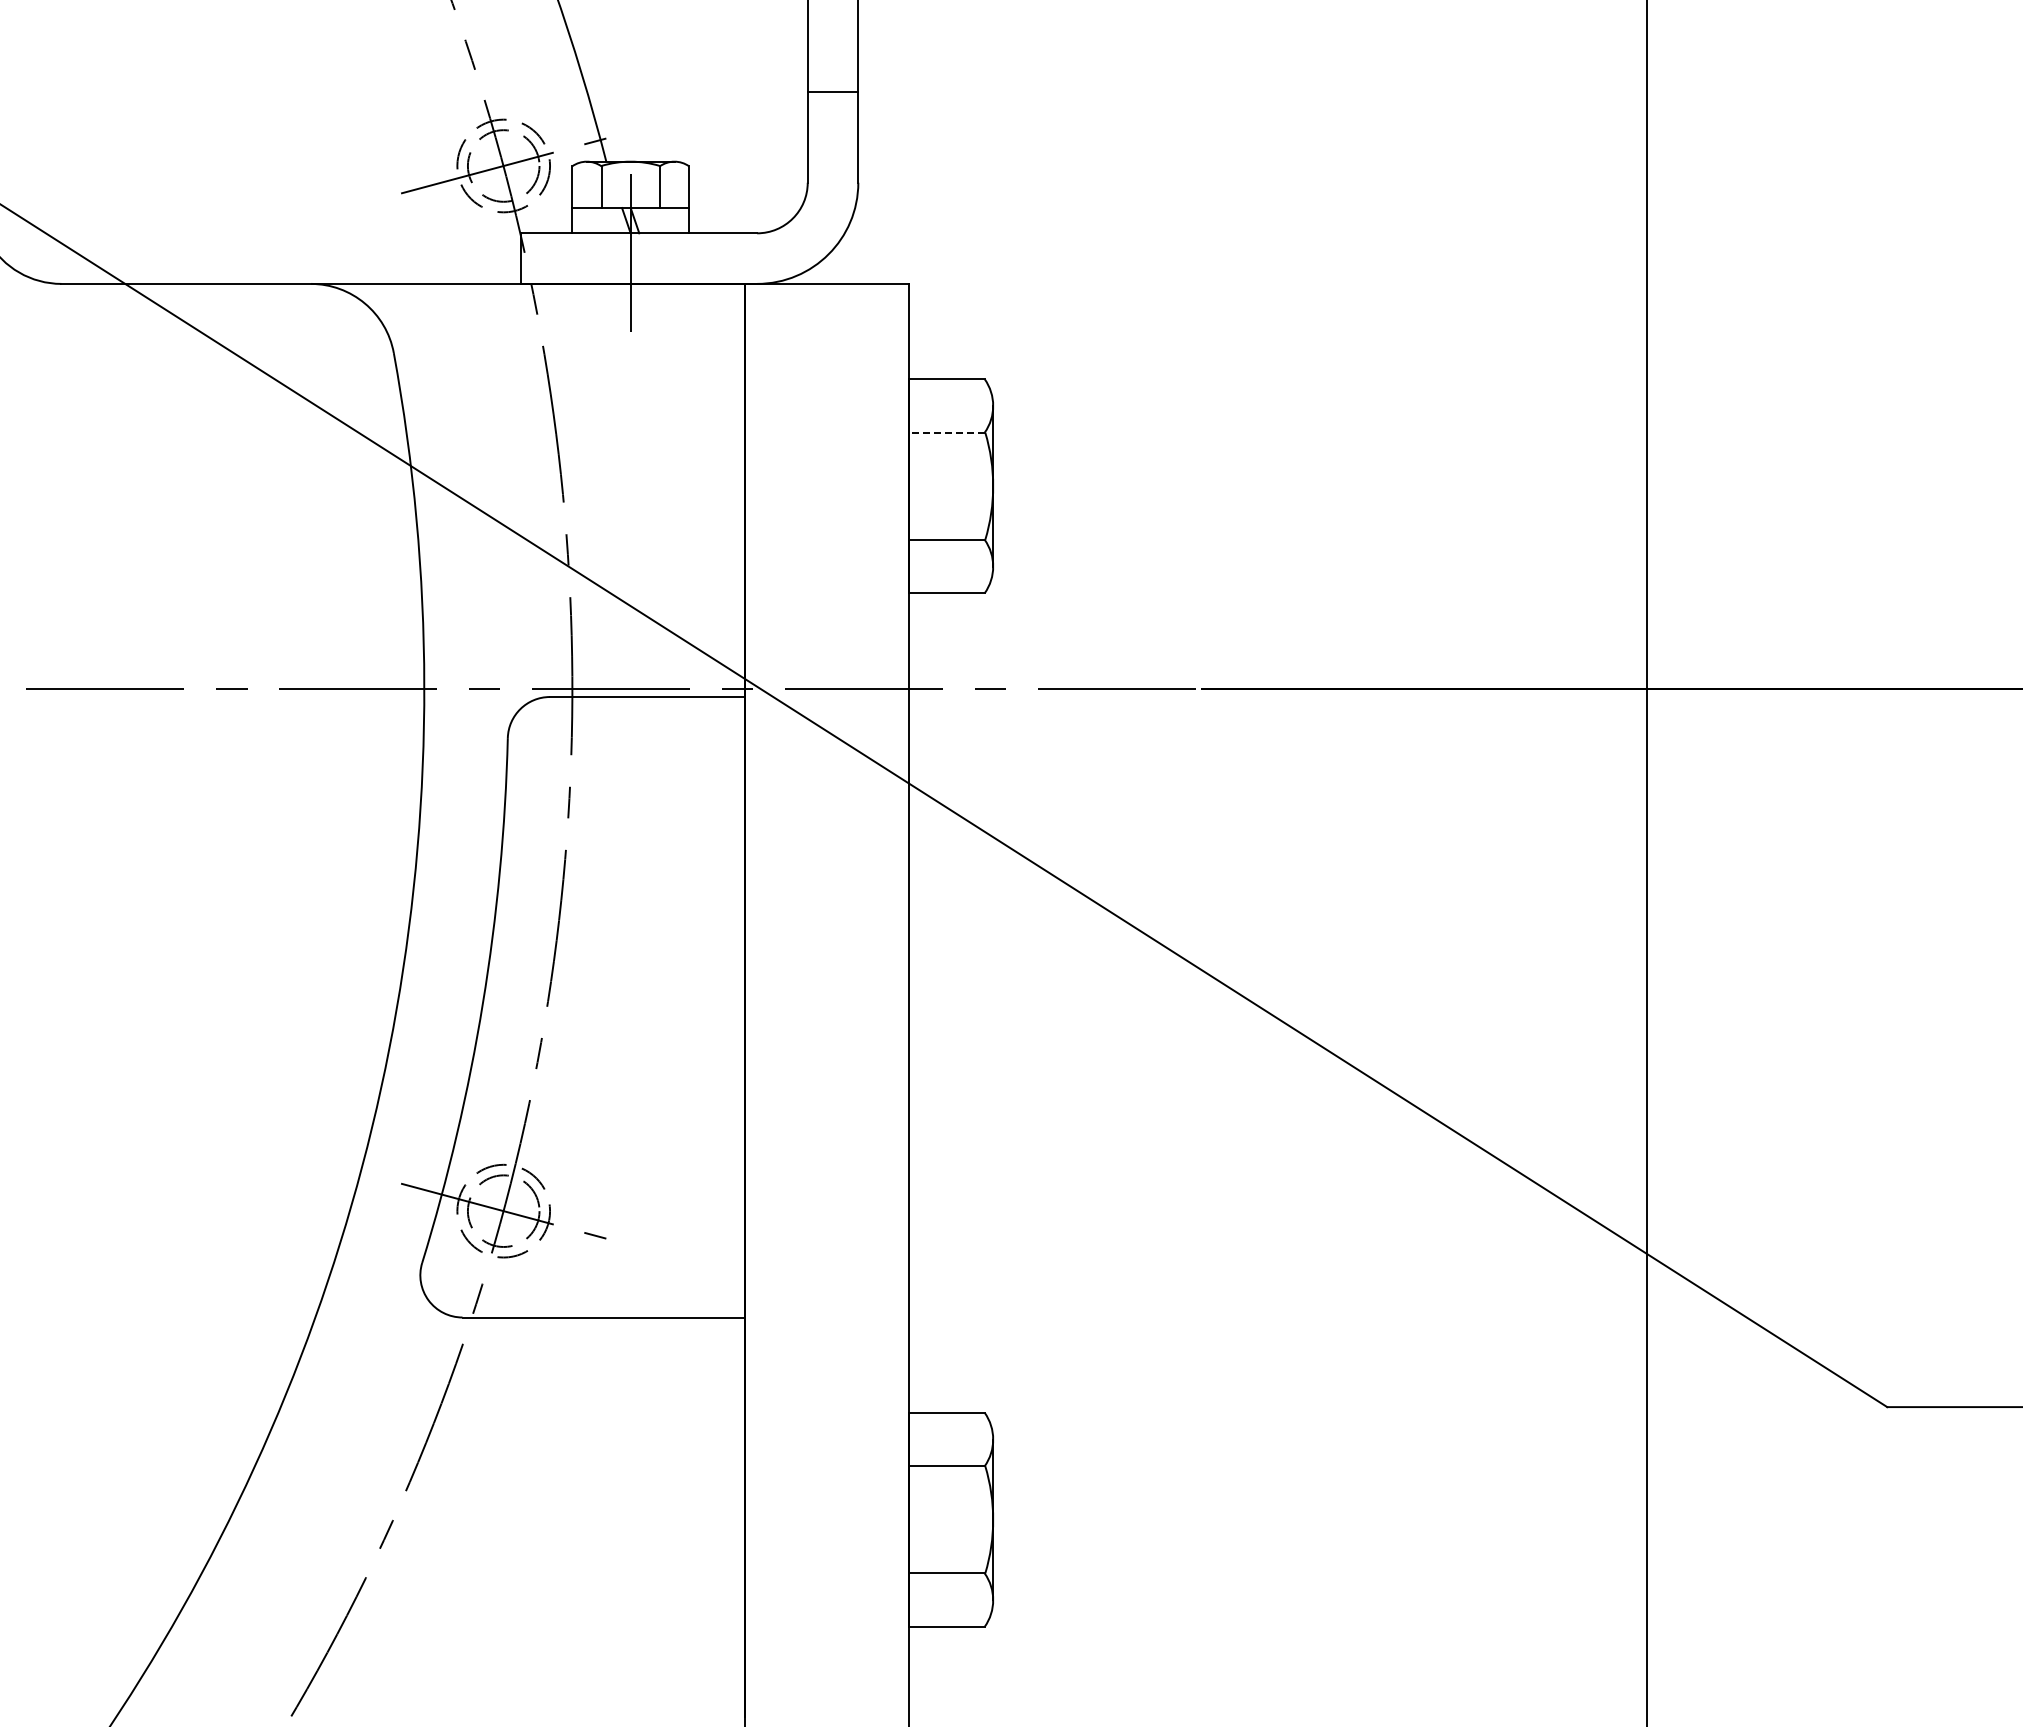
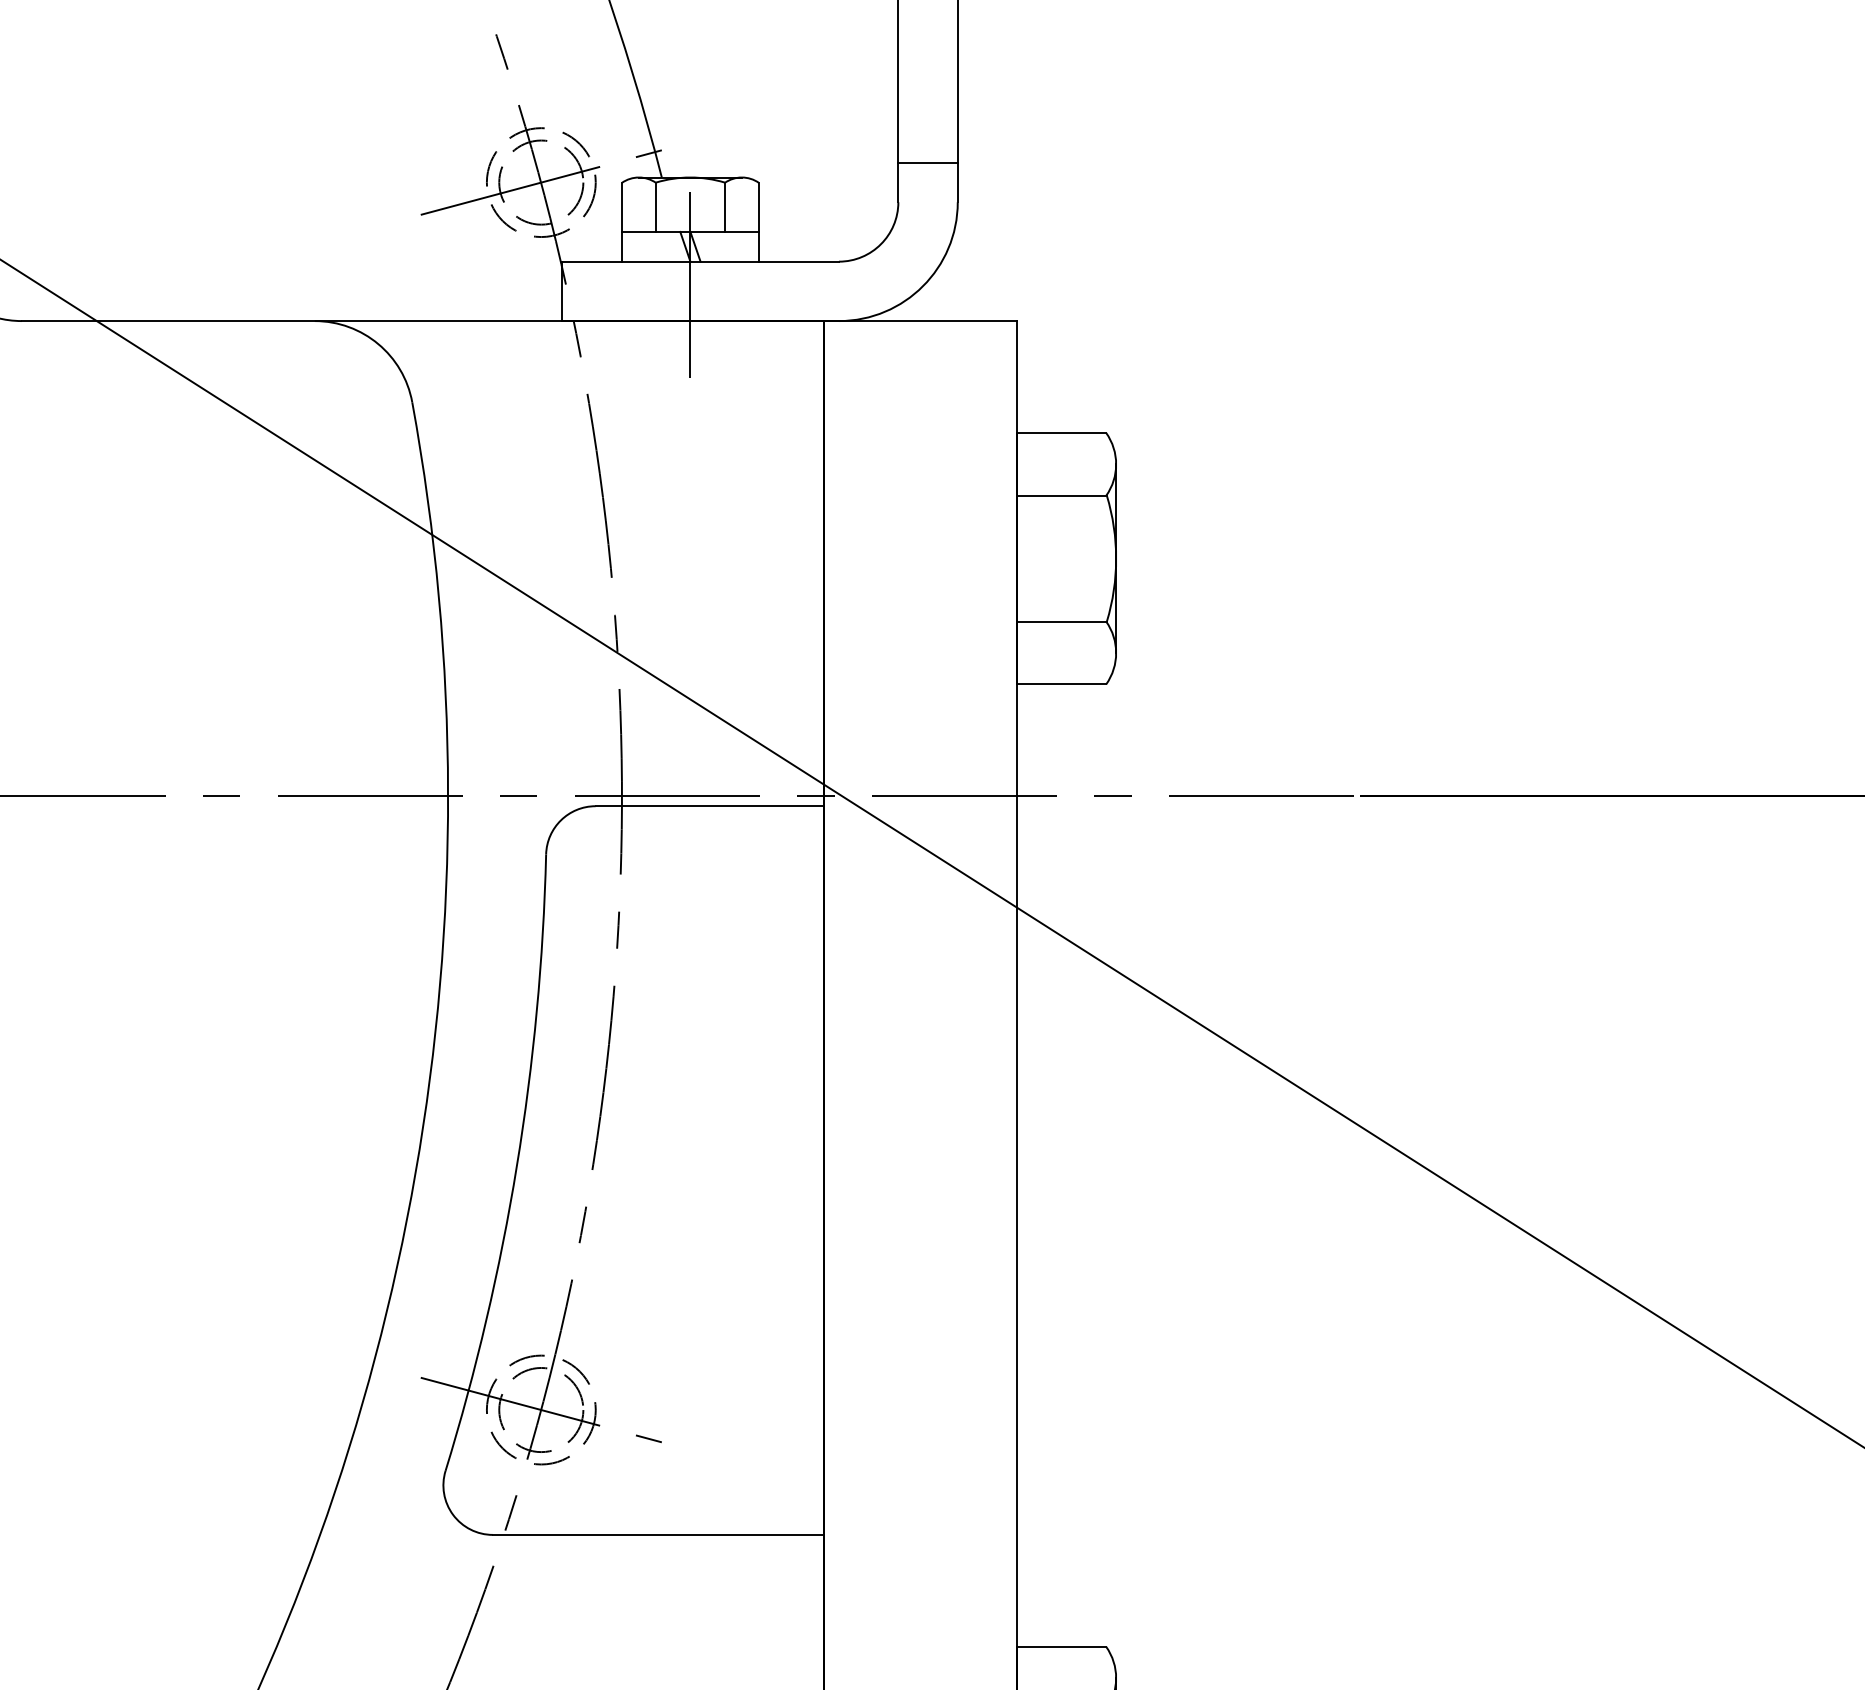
line: (832, 92) -> (927, 163), moved
line: (946, 432) -> (1061, 495), dashed -> solid

